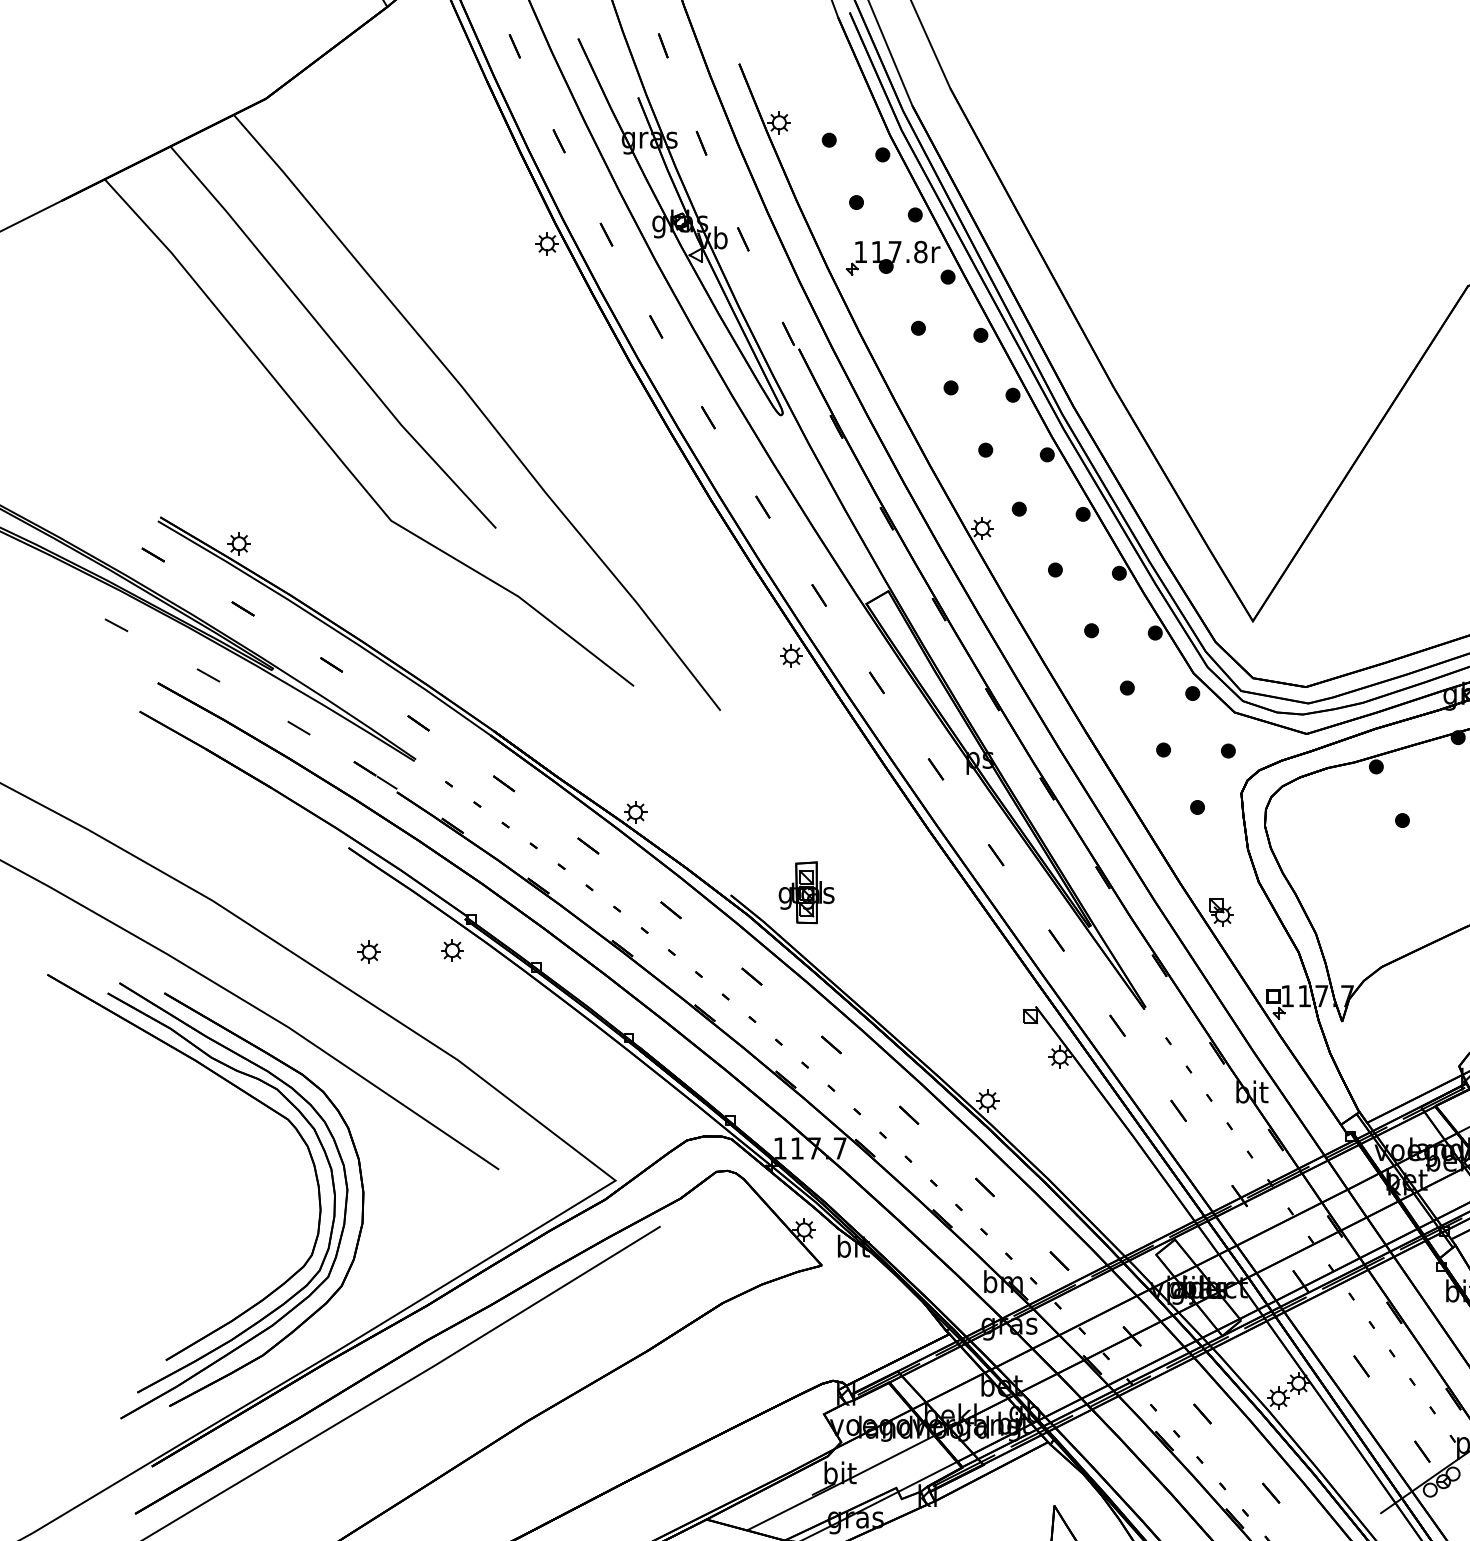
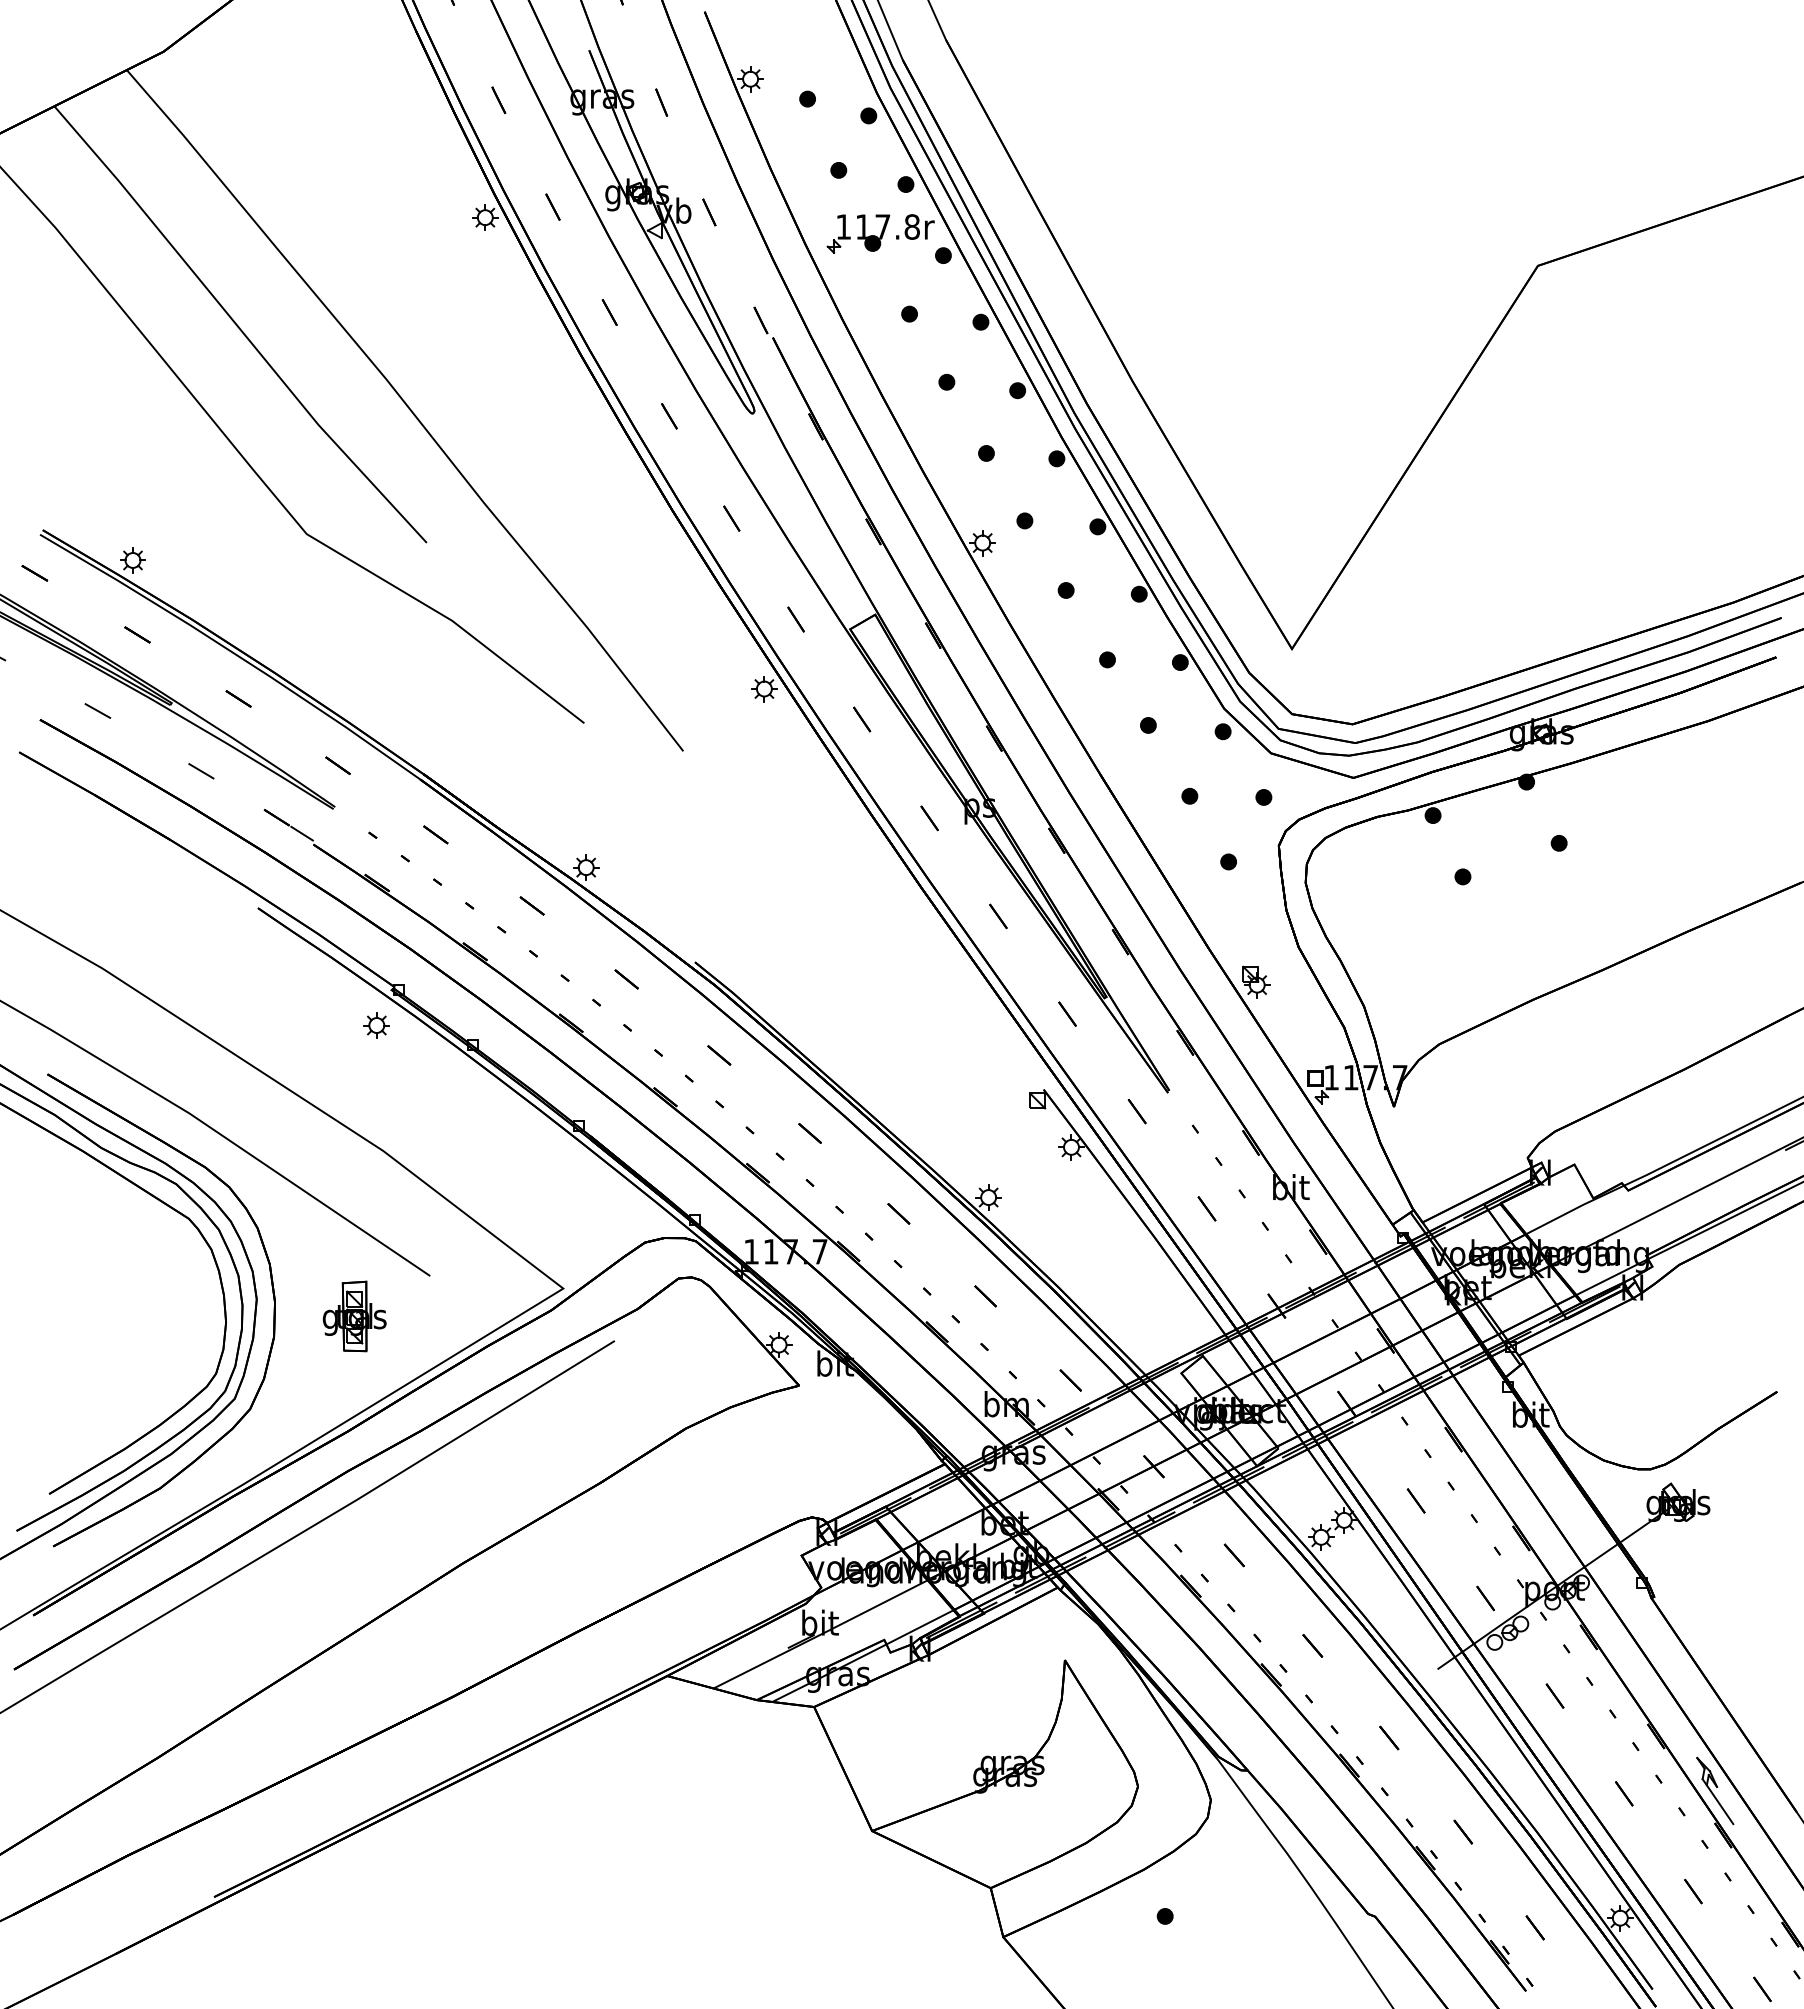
part: (806, 892) -> (354, 1316), moved
part: (369, 952) -> (281, 1027), removed

